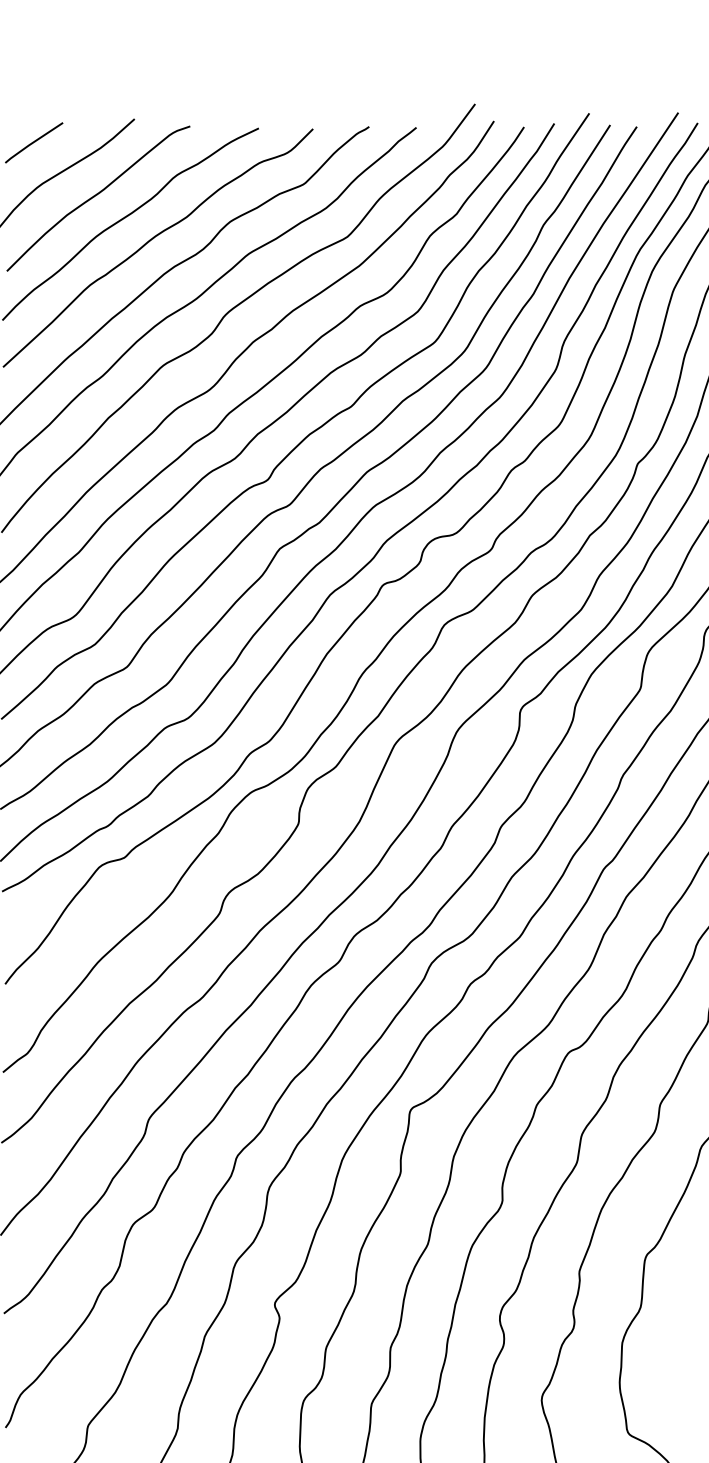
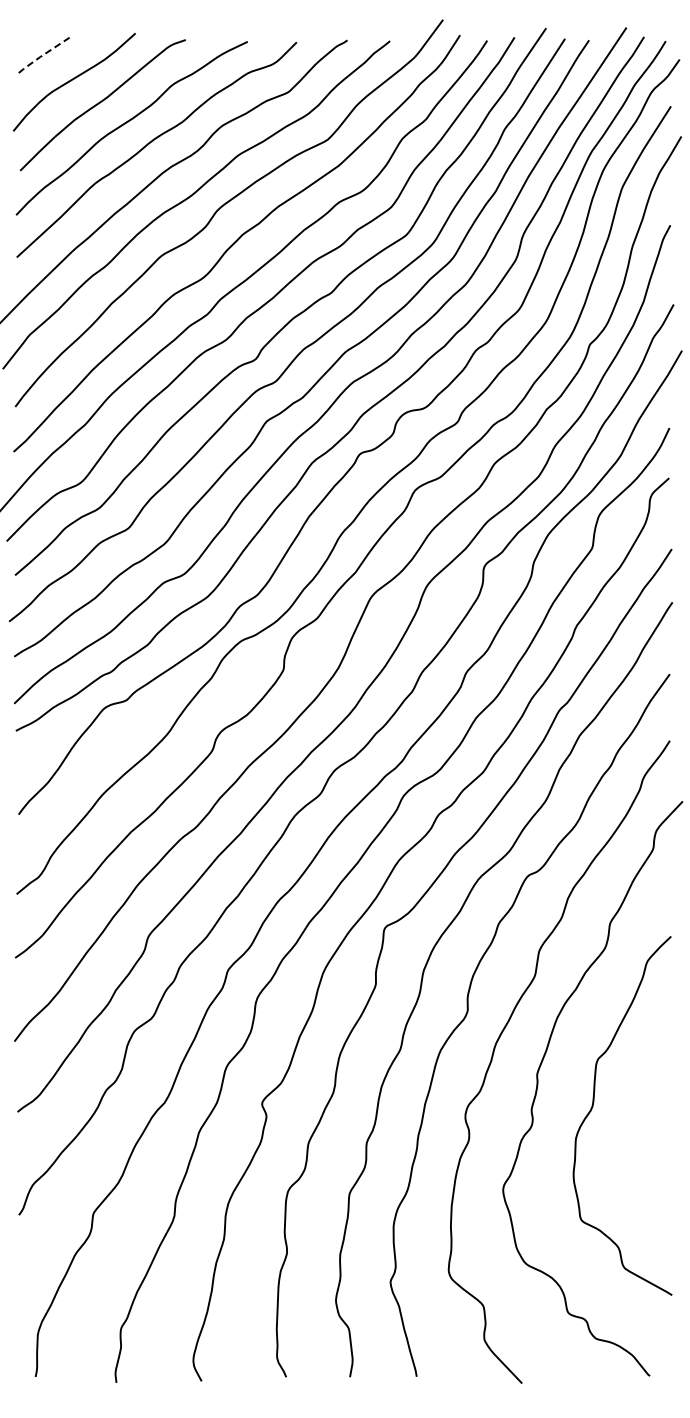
line: (32, 142) -> (43, 54), solid -> dashed

